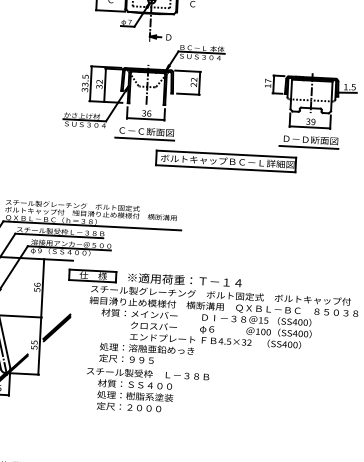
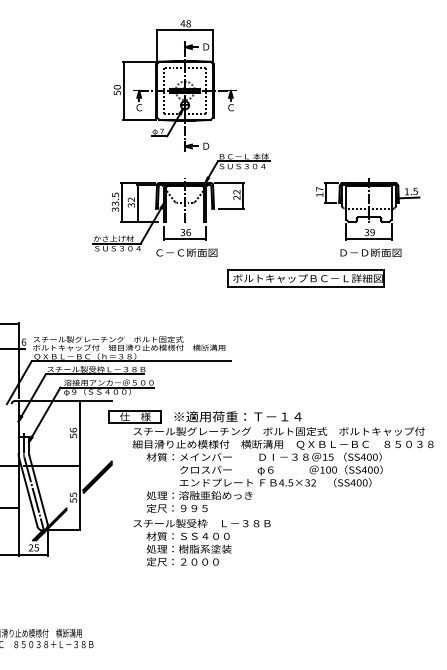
line: (145, 139) -> (185, 261), removed
line: (308, 147) -> (368, 261), removed
part: (225, 161) -> (305, 278), moved

